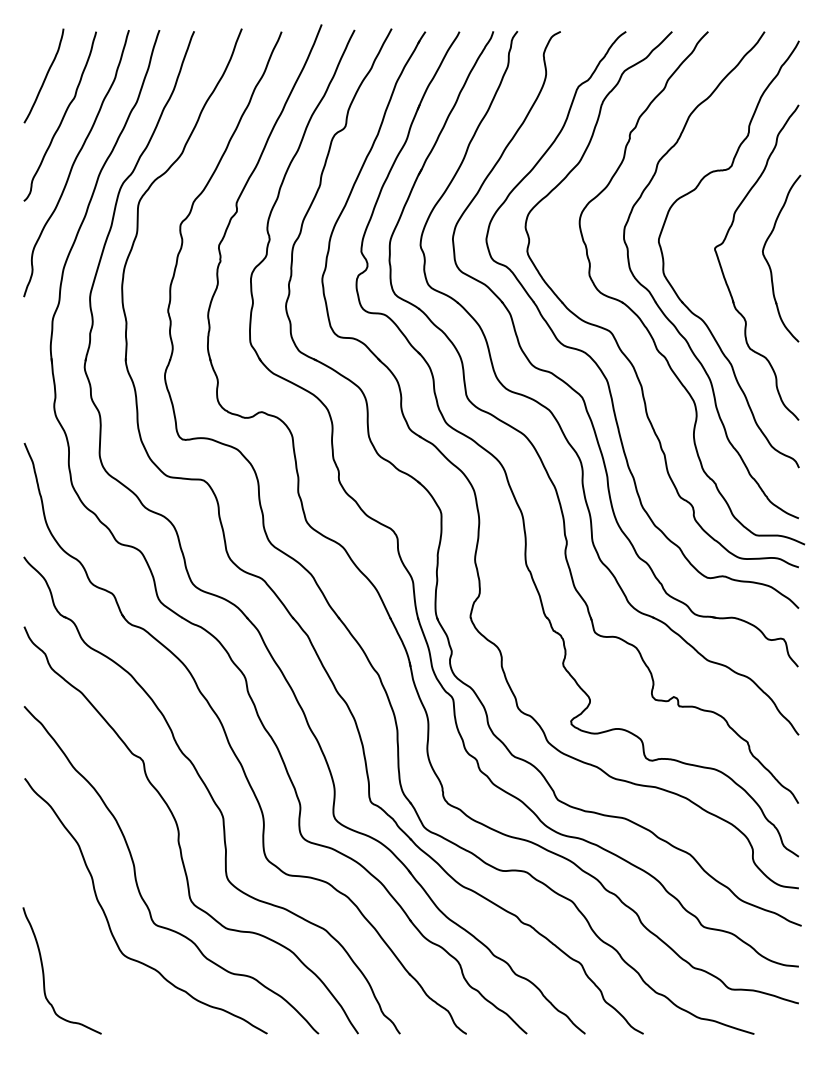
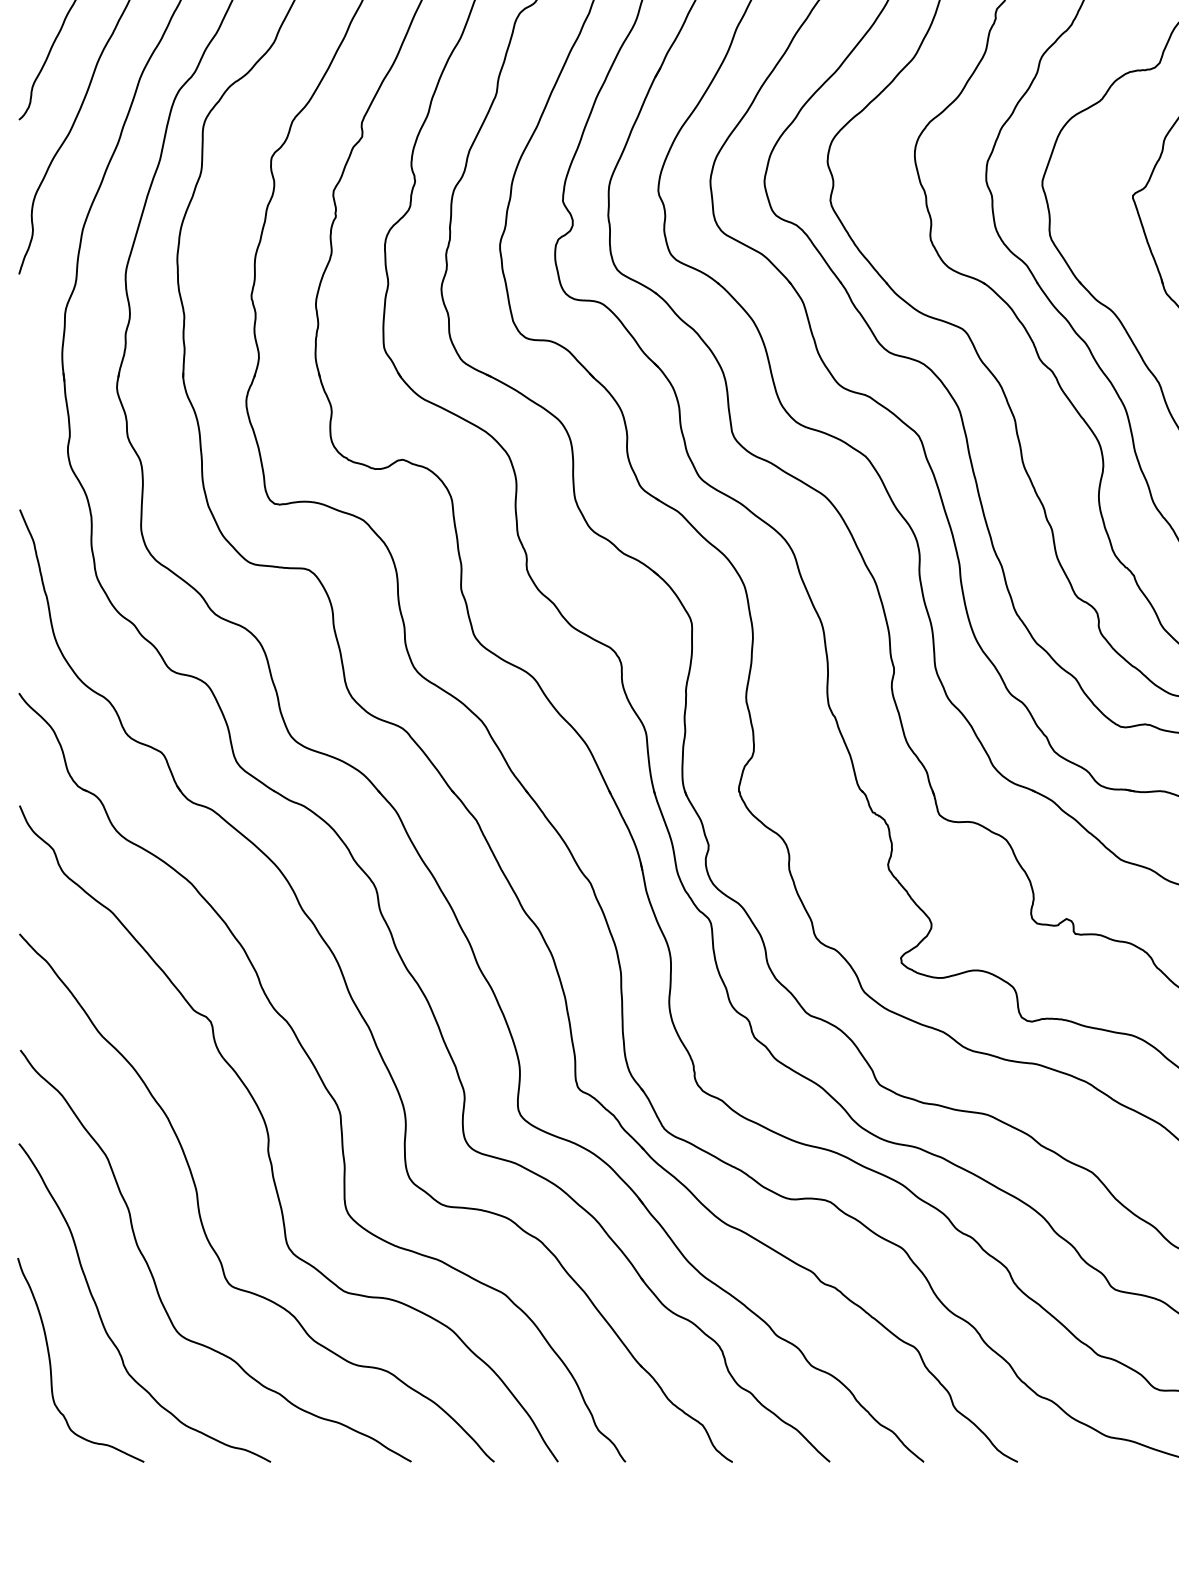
curve: (75, 943) -> (102, 1316), added

